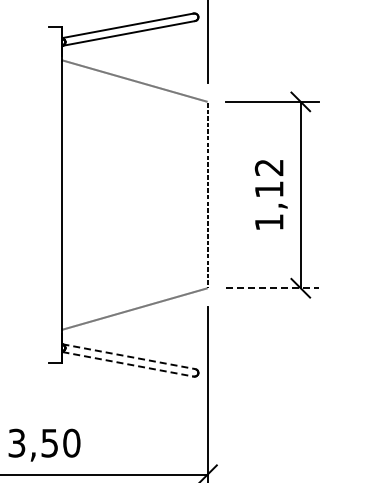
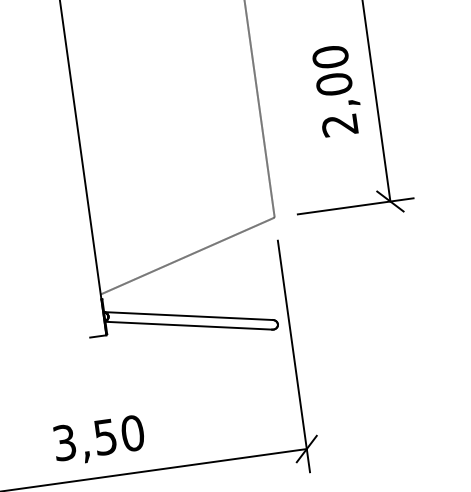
text: (268, 194) -> (334, 90), 1,12 -> 2,00
line: (272, 288) -> (355, 206), dashed -> solid
line: (129, 356) -> (189, 315), dashed -> solid
line: (127, 364) -> (188, 326), dashed -> solid

